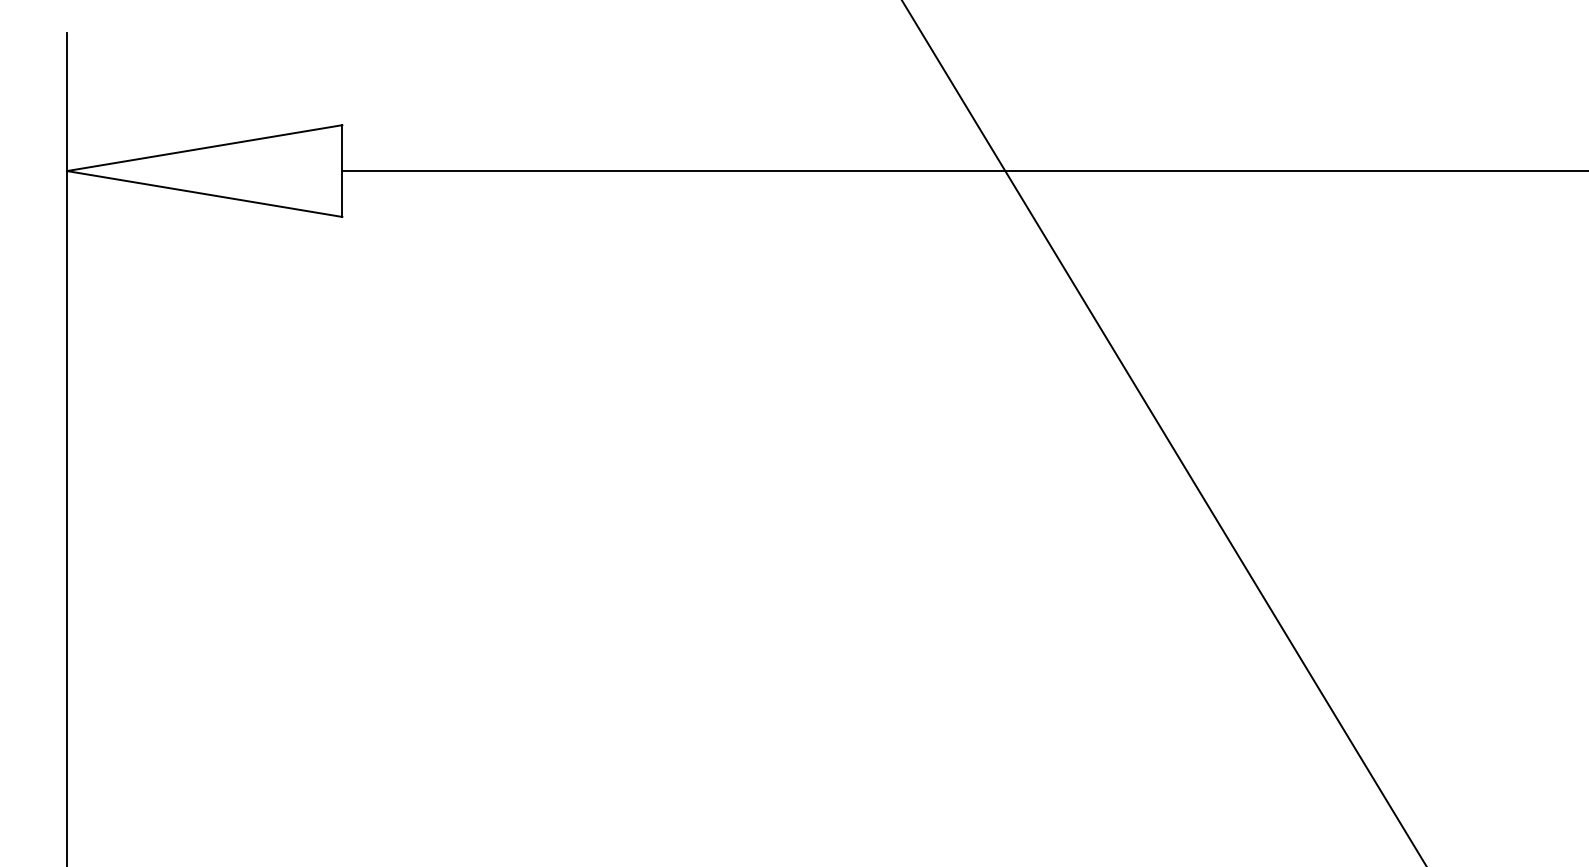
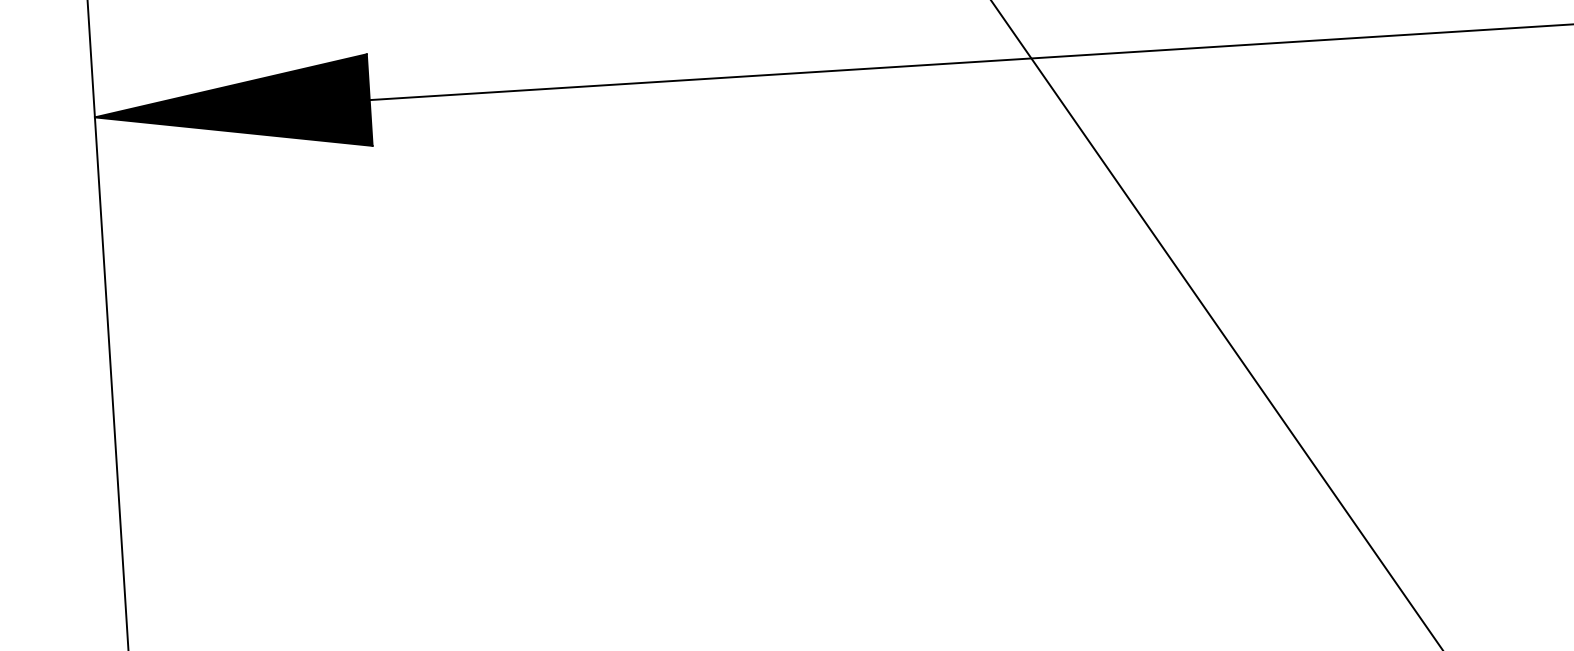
fill: (204, 170) -> (232, 108), added

